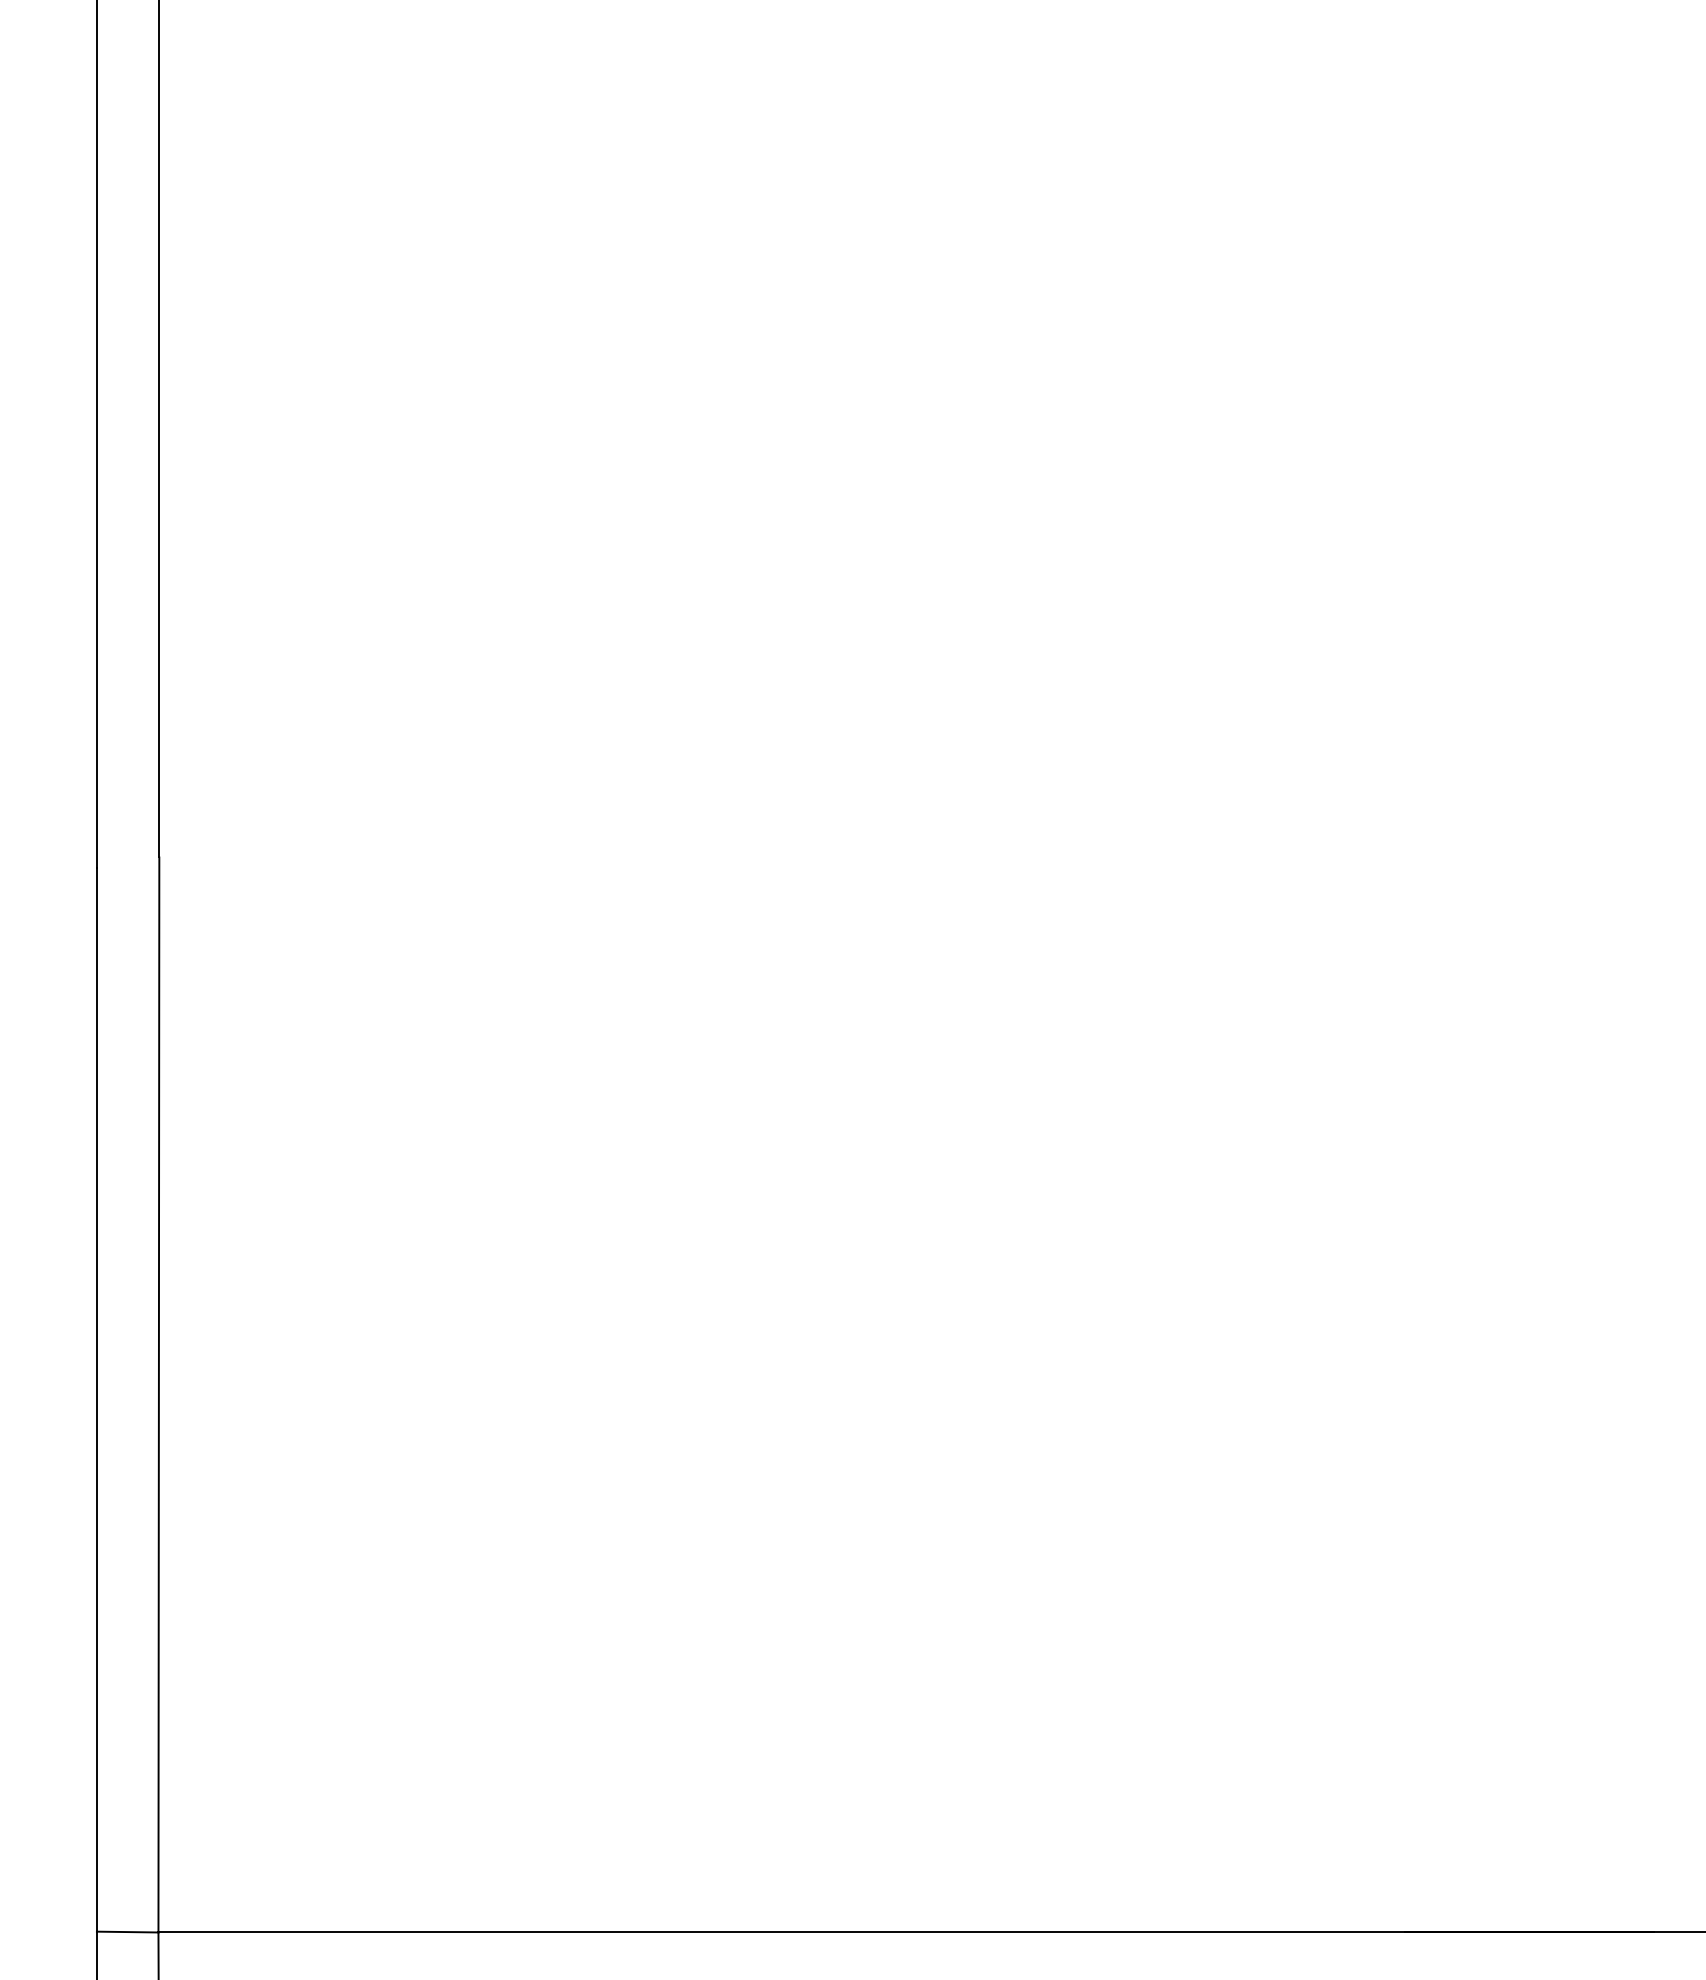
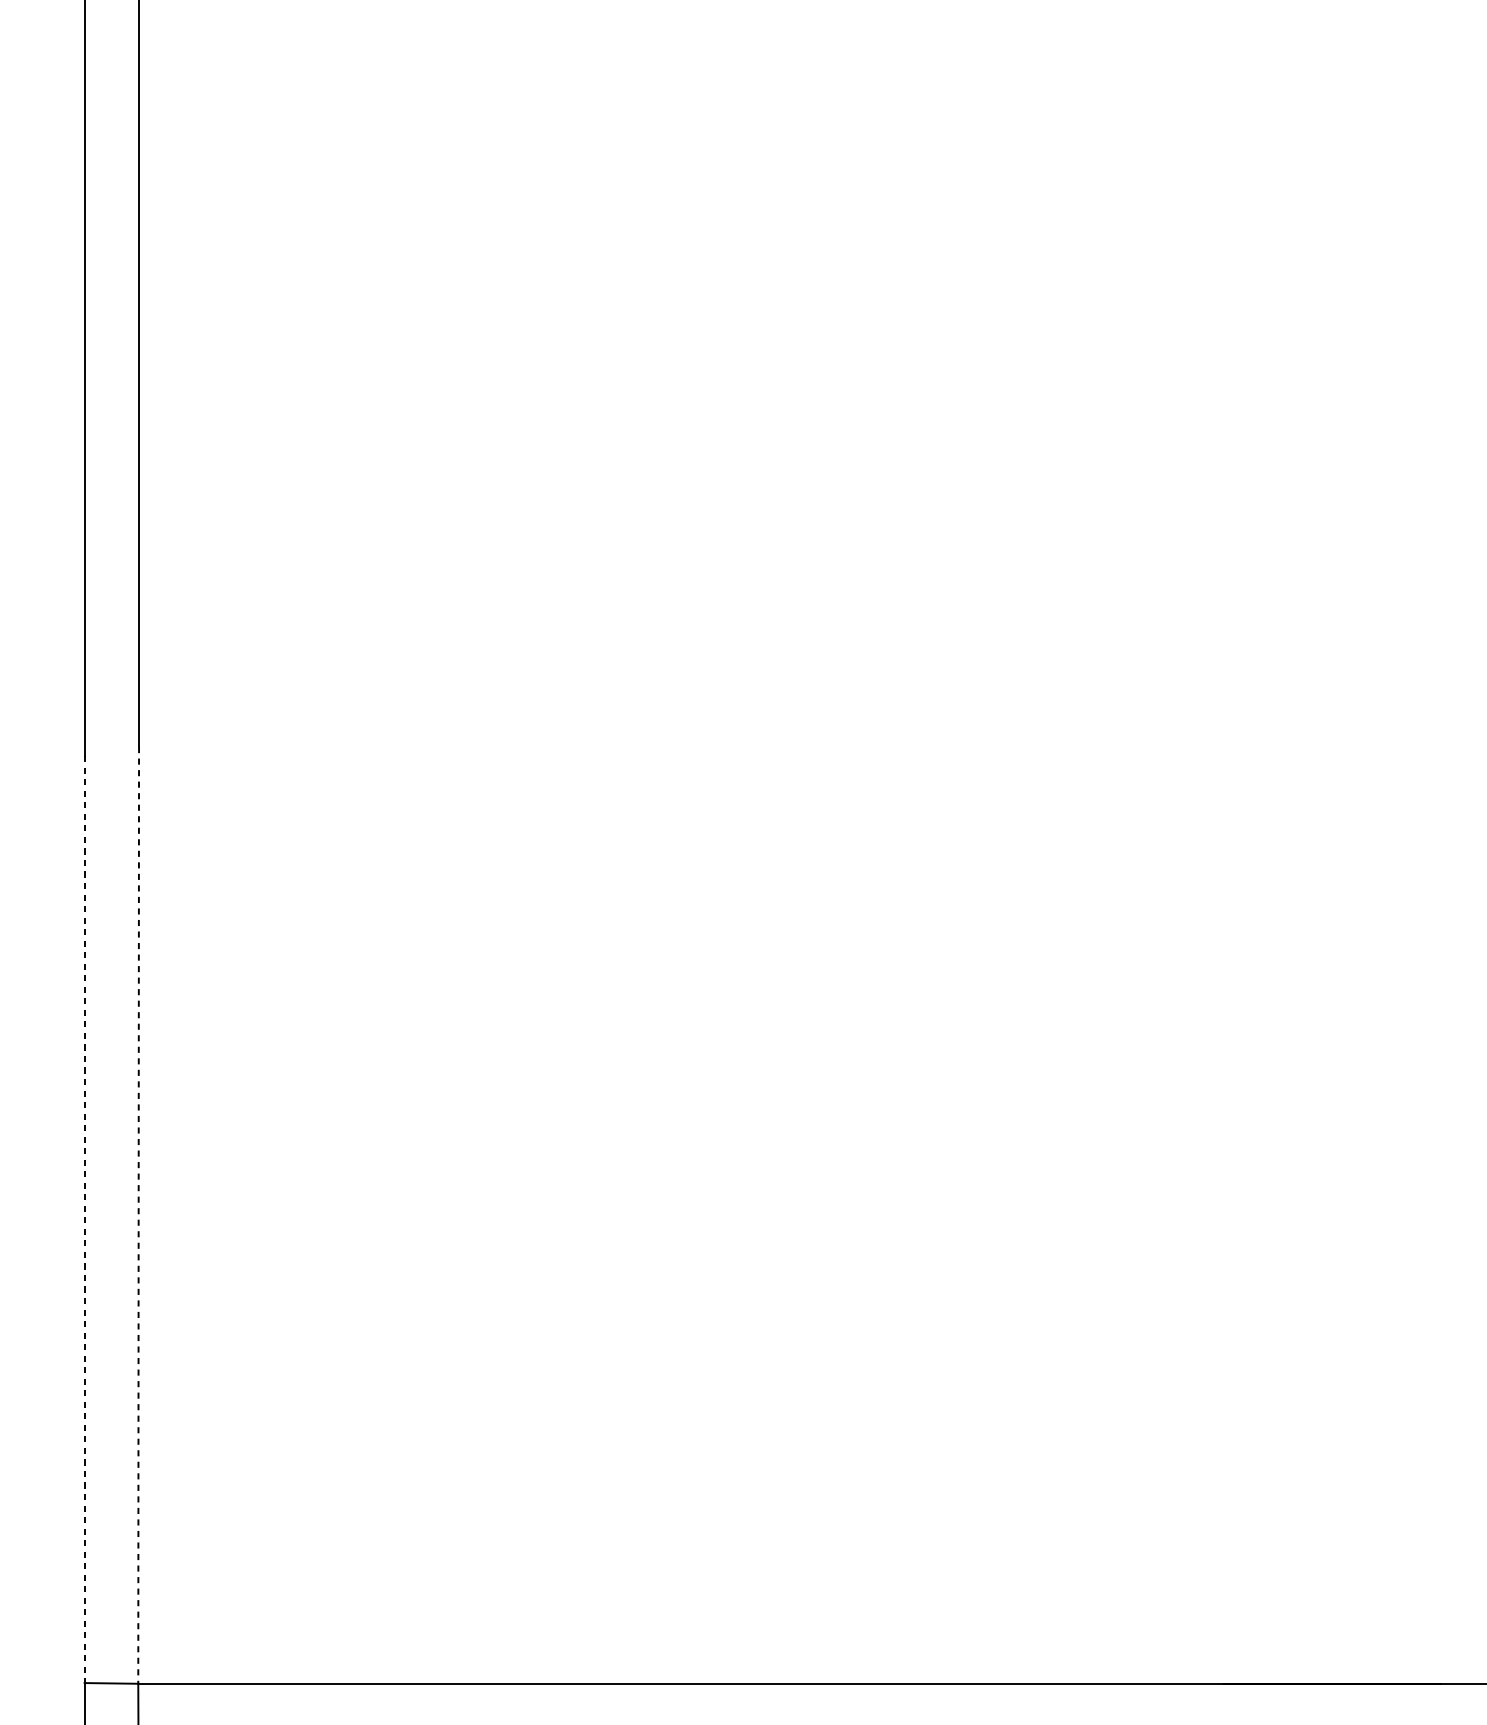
line: (158, 1395) -> (138, 1215), solid -> dashed
line: (96, 1399) -> (84, 1219), solid -> dashed

